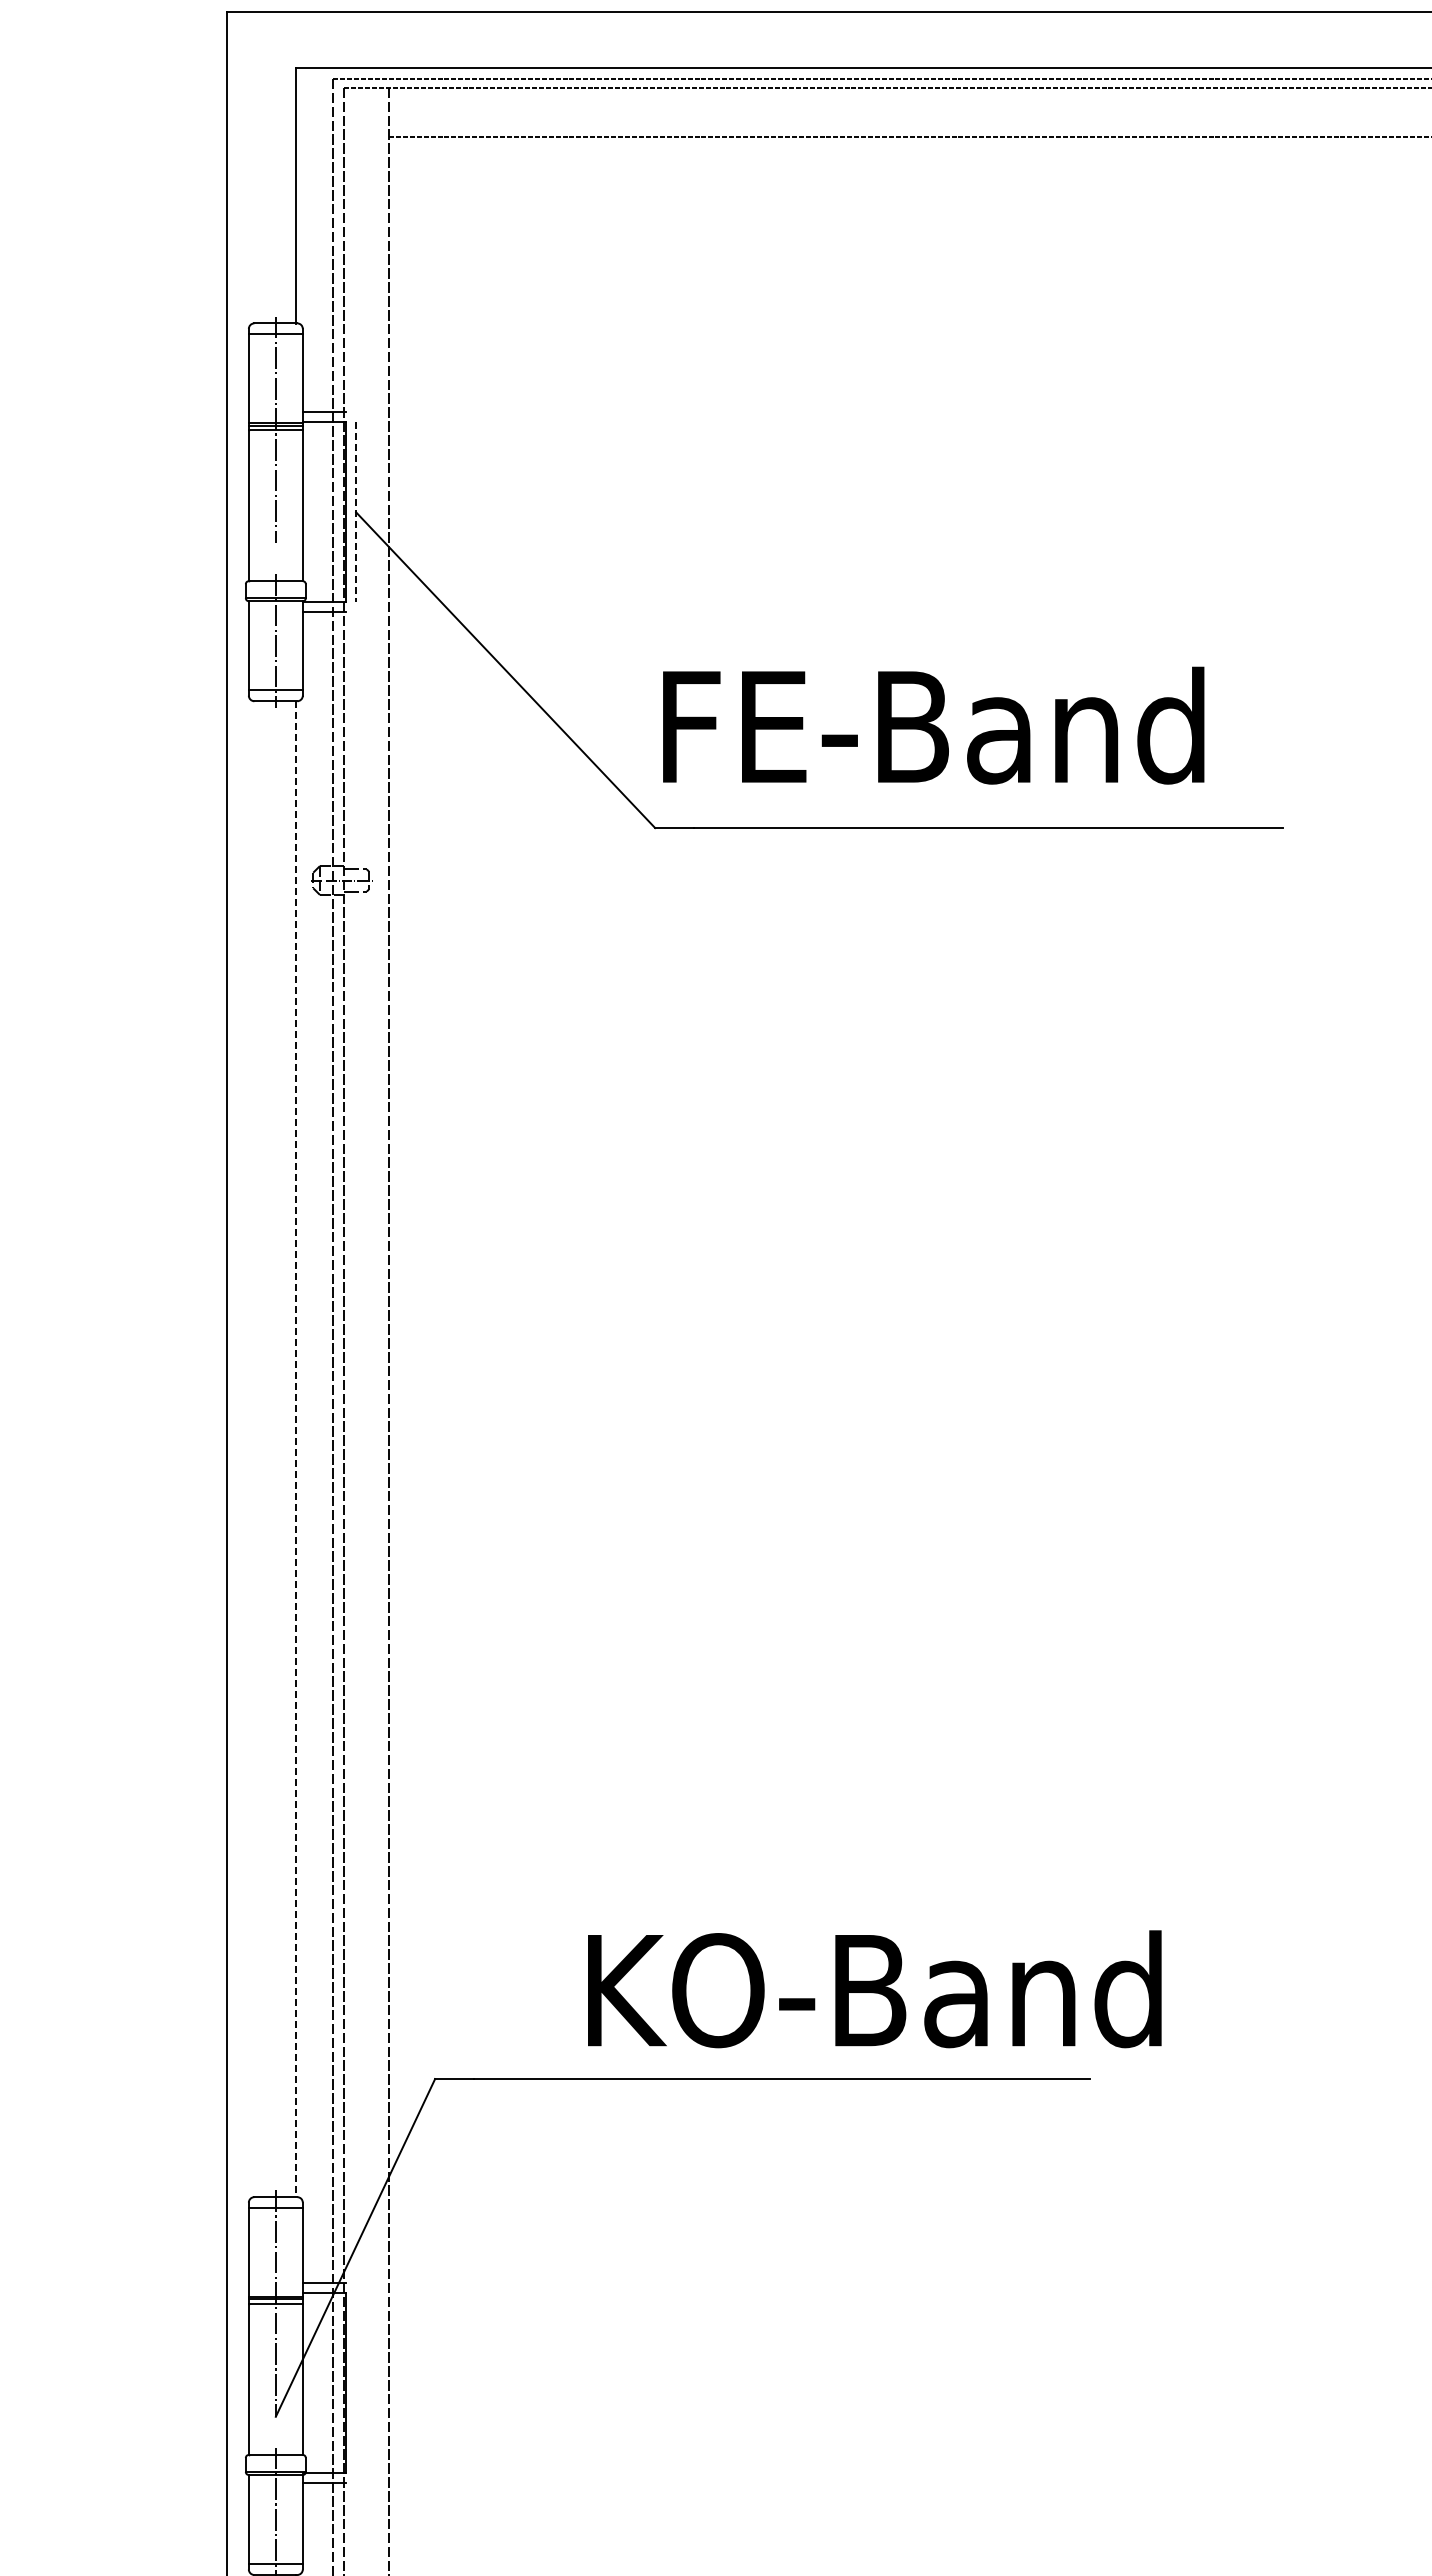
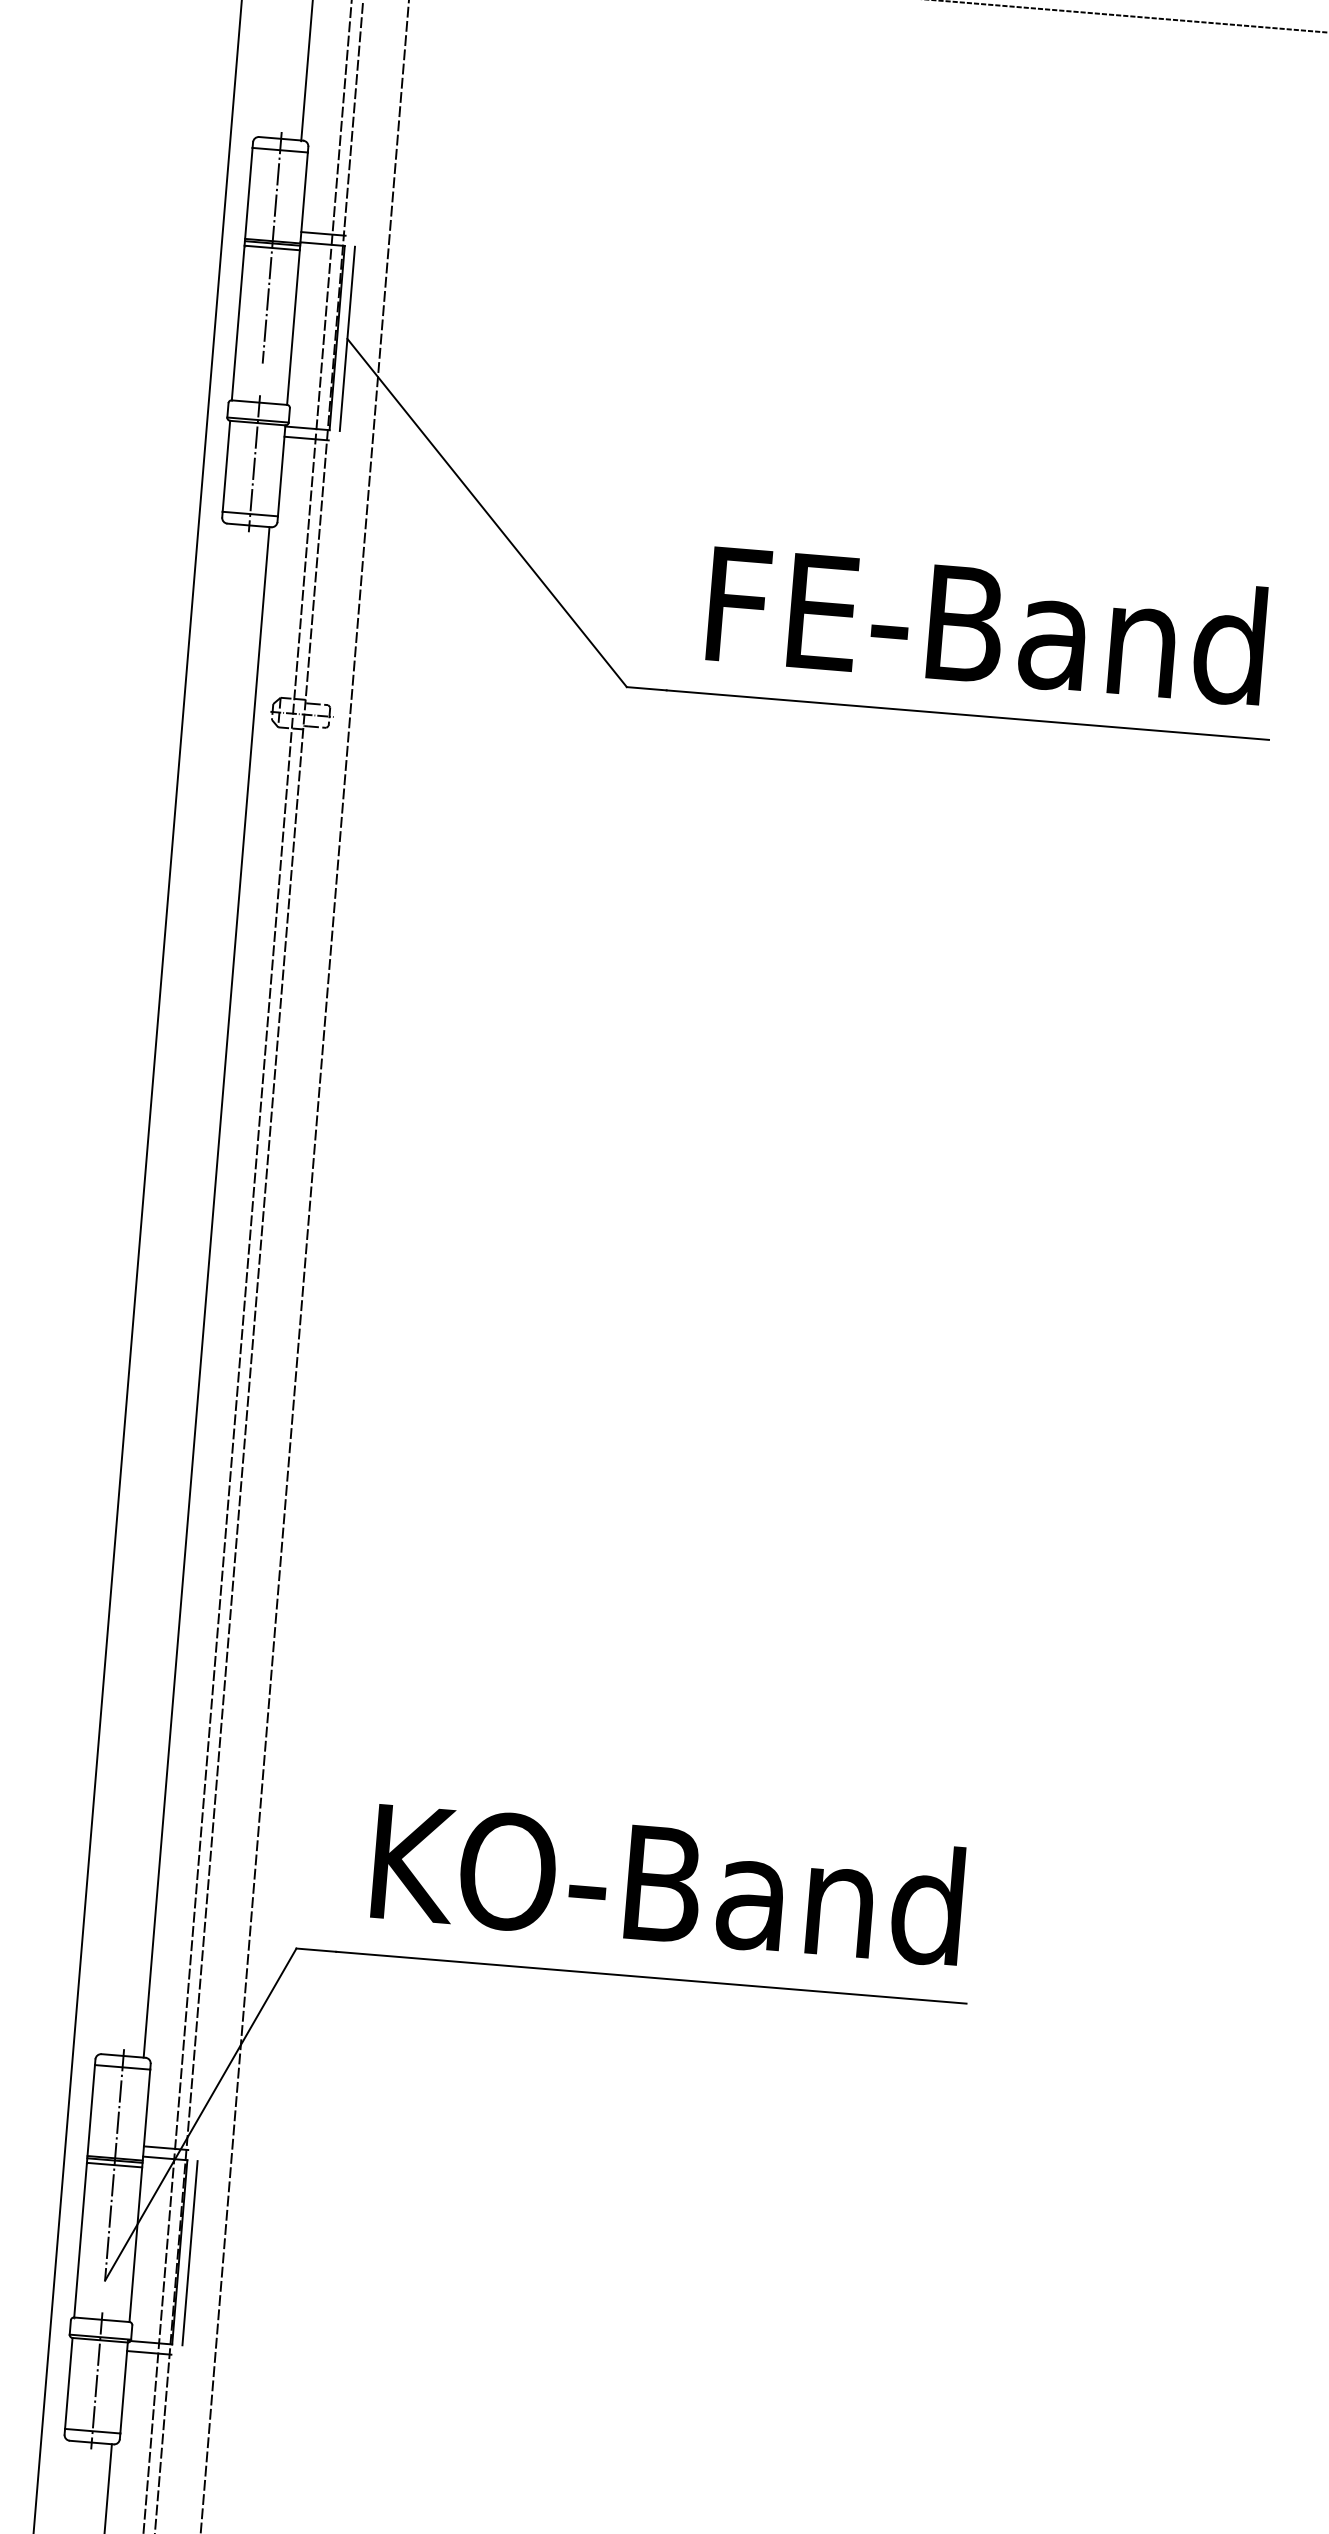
line: (356, 512) -> (347, 339), dashed -> solid
text: (933, 725) -> (986, 624), moved
line: (295, 1449) -> (206, 1292), dashed -> solid
text: (874, 1989) -> (667, 1883), moved
line: (356, 2383) -> (190, 2253), added

